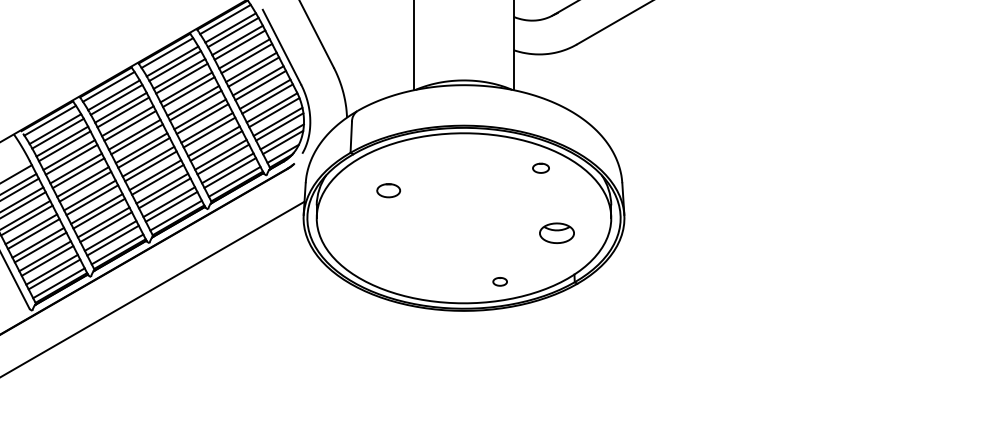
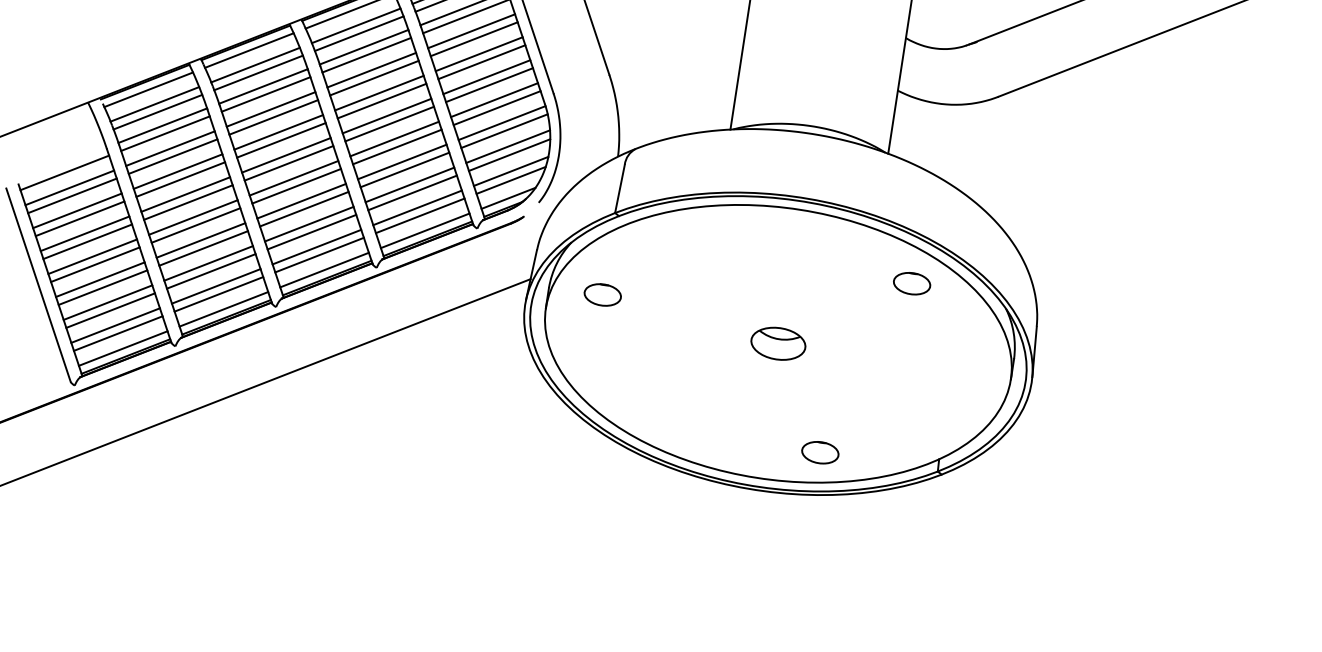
part: (540, 167) -> (911, 282), size x1.43
part: (388, 190) -> (602, 294), moved
part: (556, 232) -> (777, 342), moved
part: (499, 281) -> (819, 452), size x1.67

